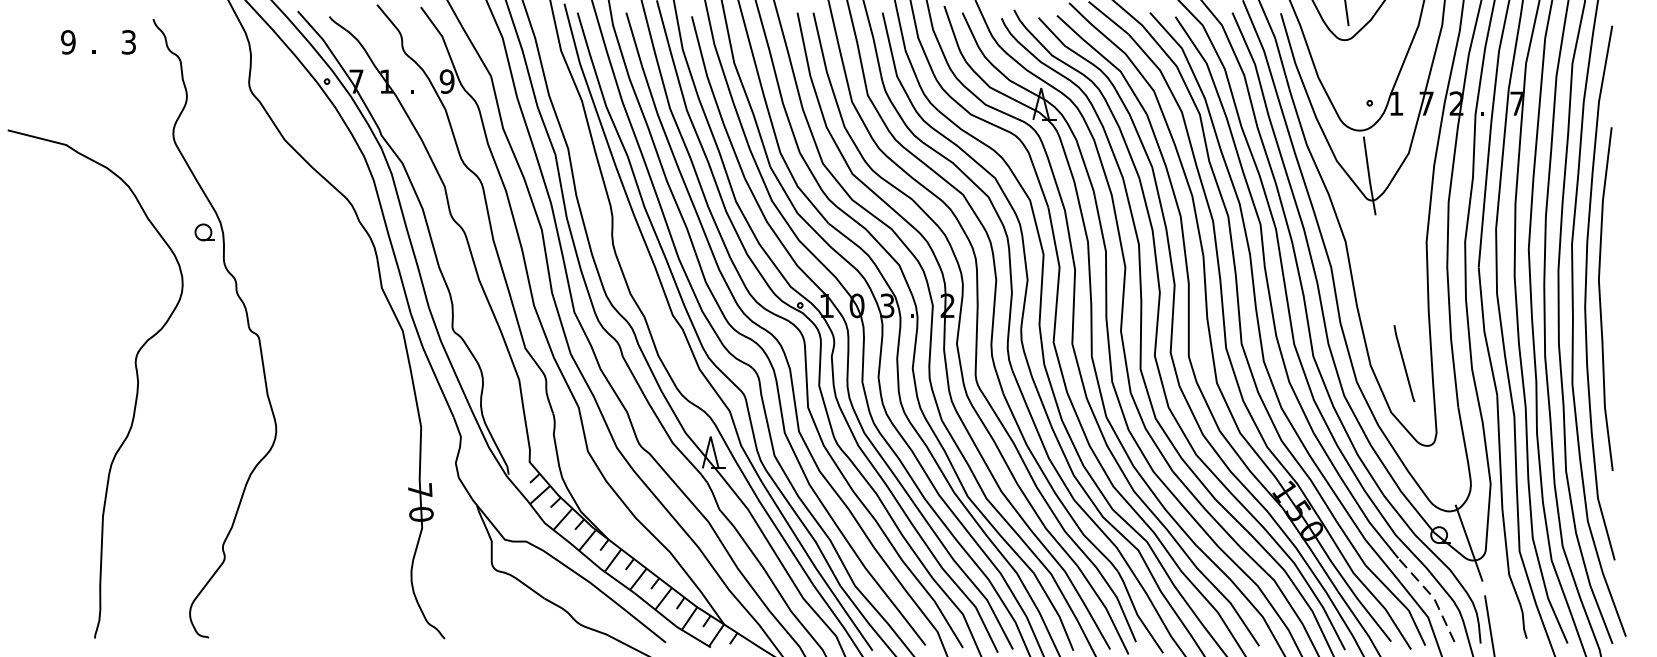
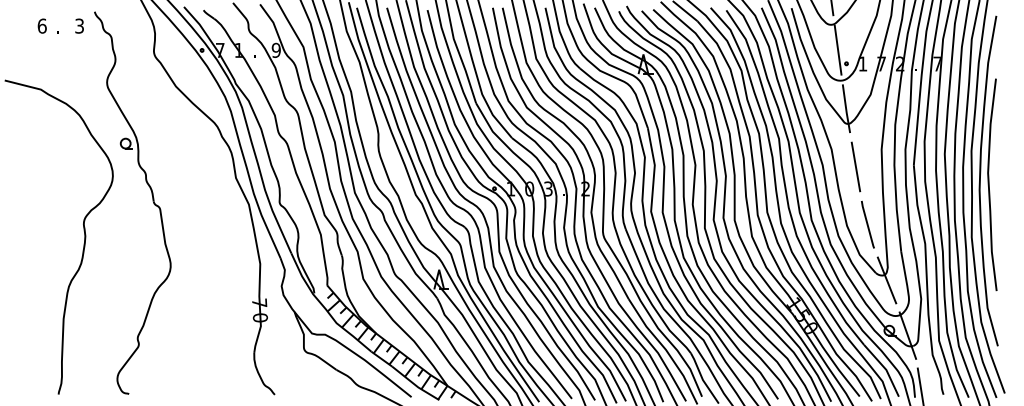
text: (67, 41) -> (41, 25), 9 -> 6
line: (1355, 80) -> (837, 49), added
line: (1384, 269) -> (855, 166), added
line: (1434, 453) -> (886, 280), added
line: (1432, 596) -> (885, 368), dashed -> solid

